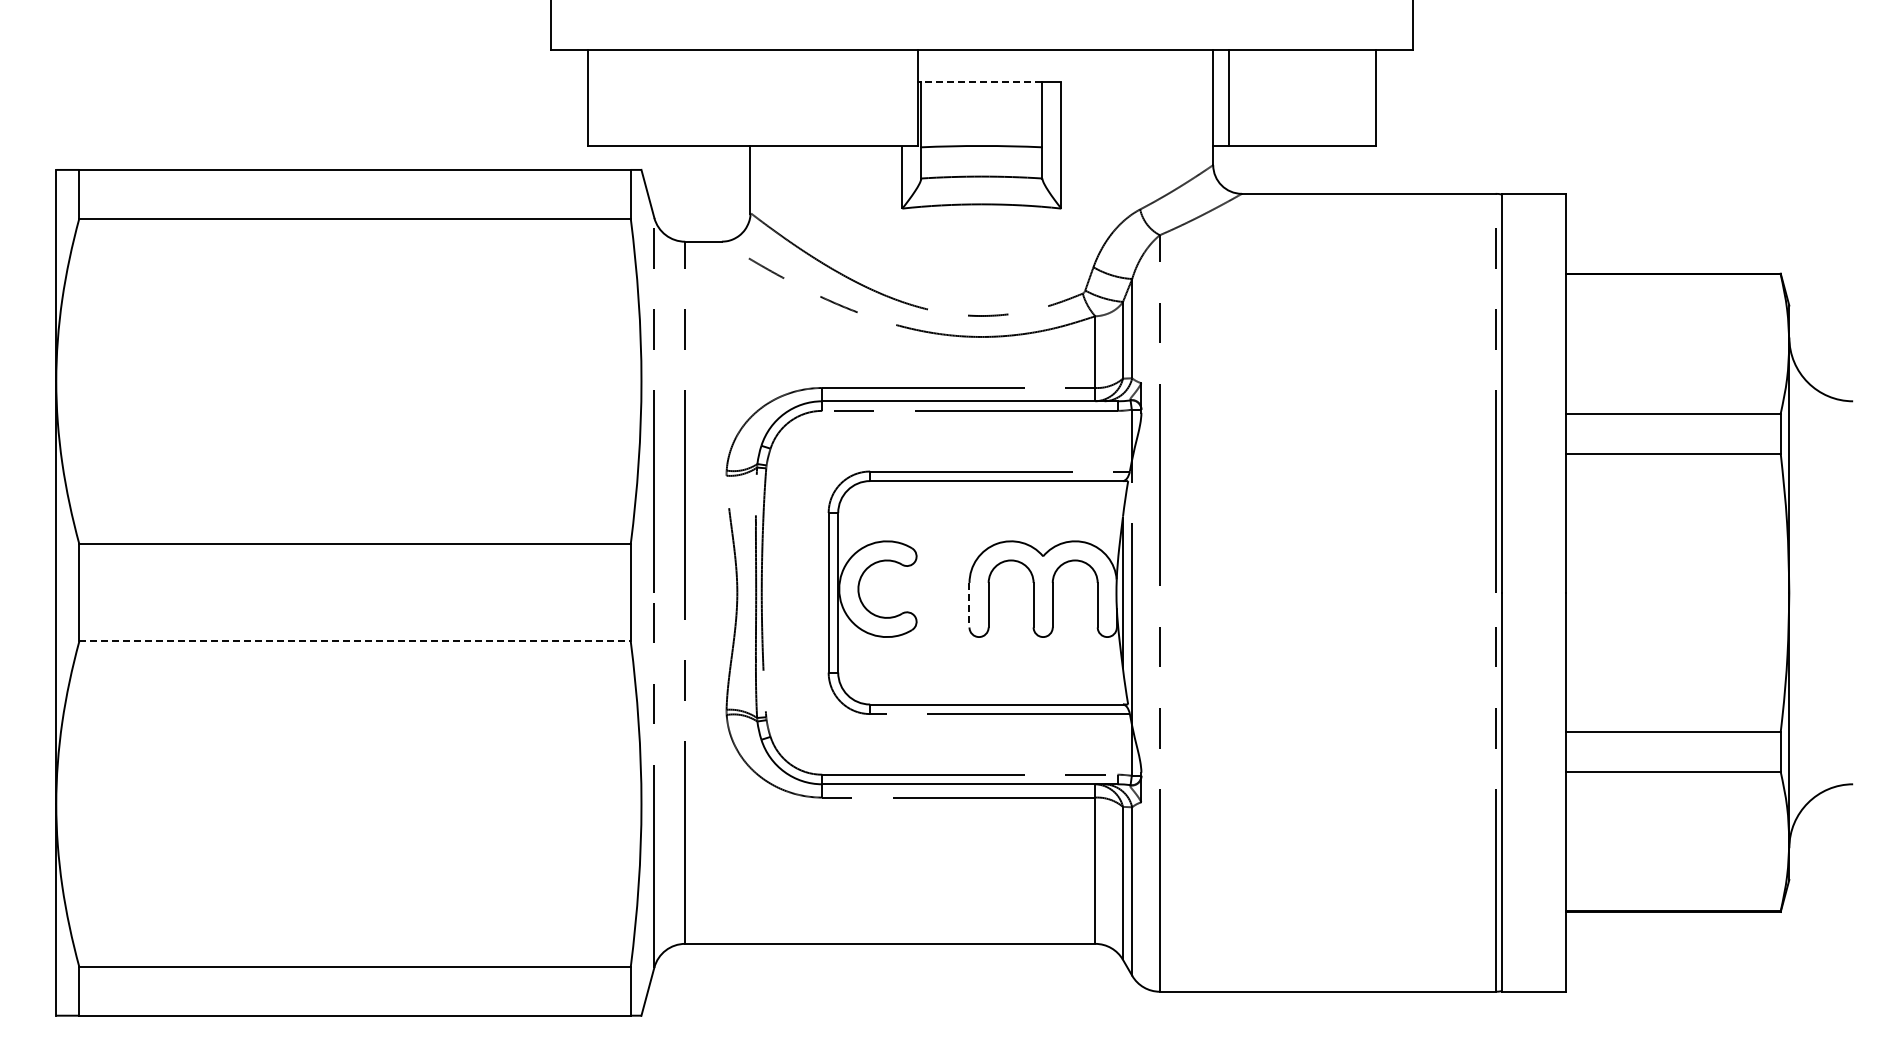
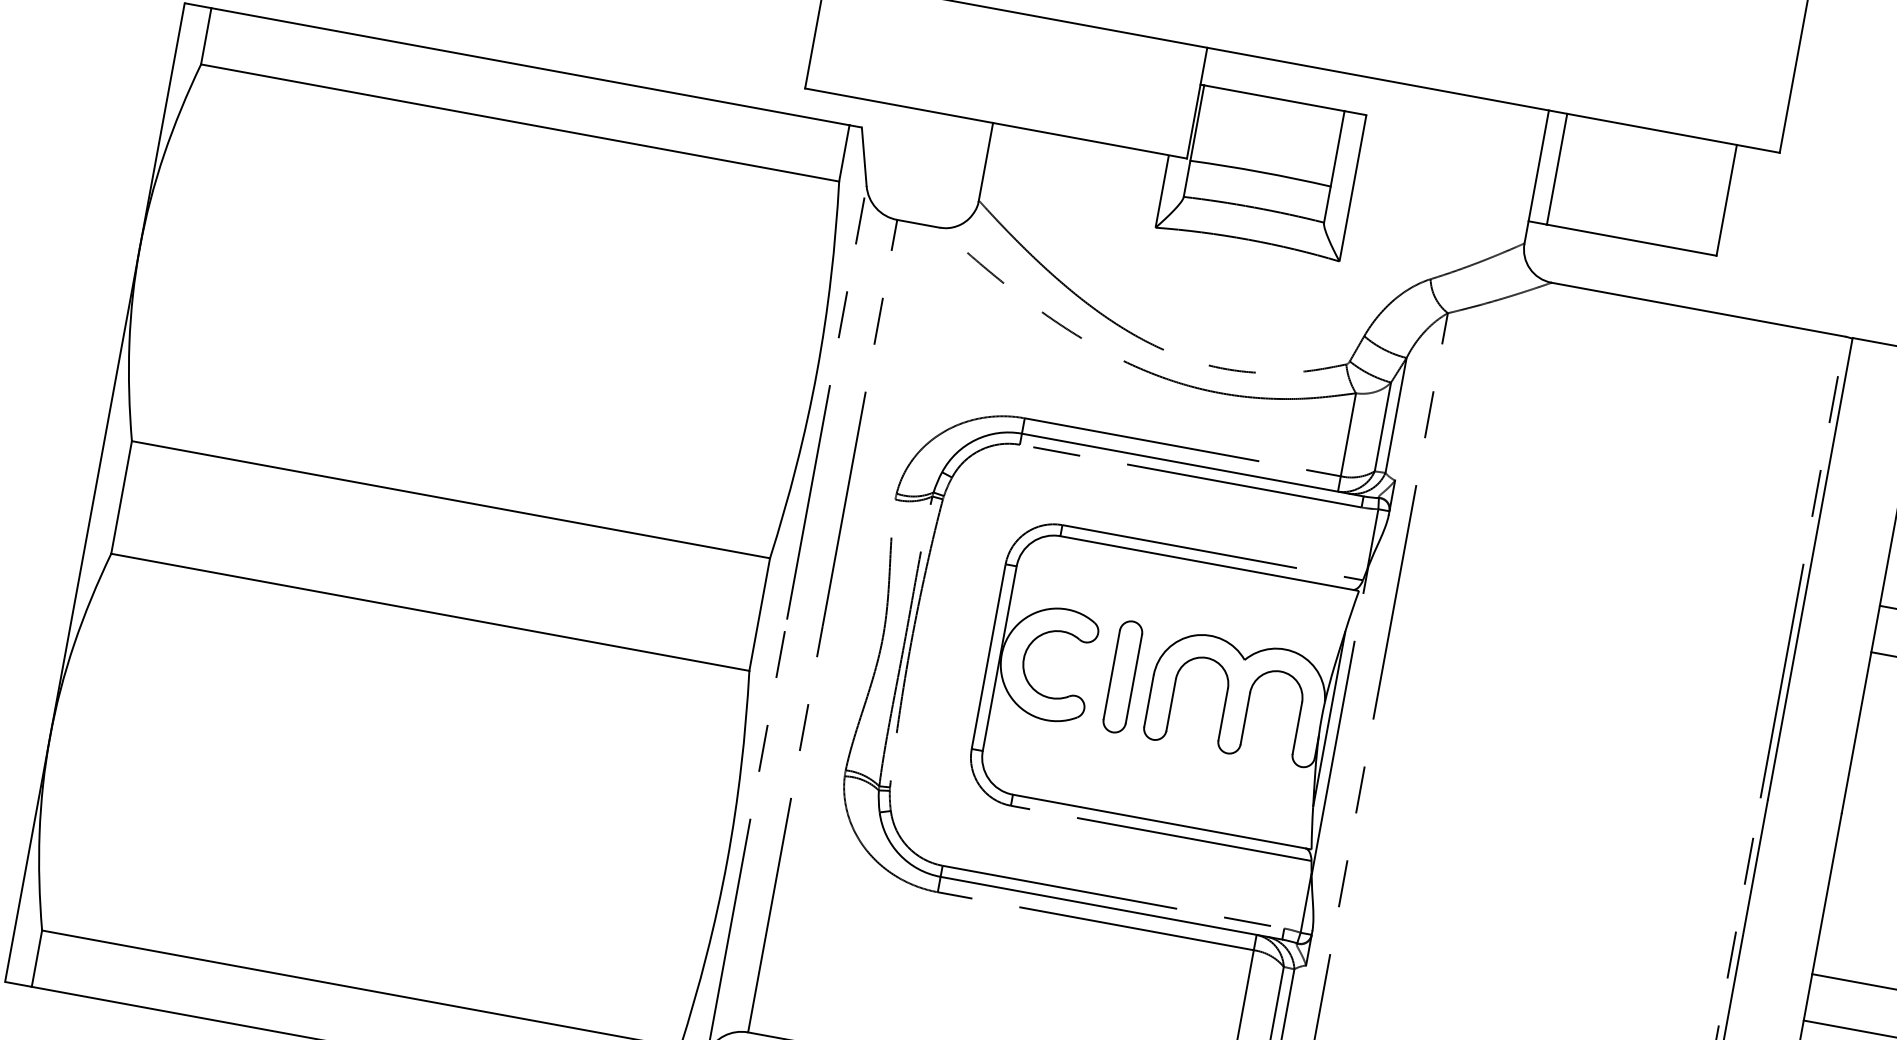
line: (981, 82) -> (1273, 98), dashed -> solid
part: (943, 588) -> (1122, 676), added
line: (969, 605) -> (1148, 701), dashed -> solid
line: (355, 641) -> (430, 612), dashed -> solid

